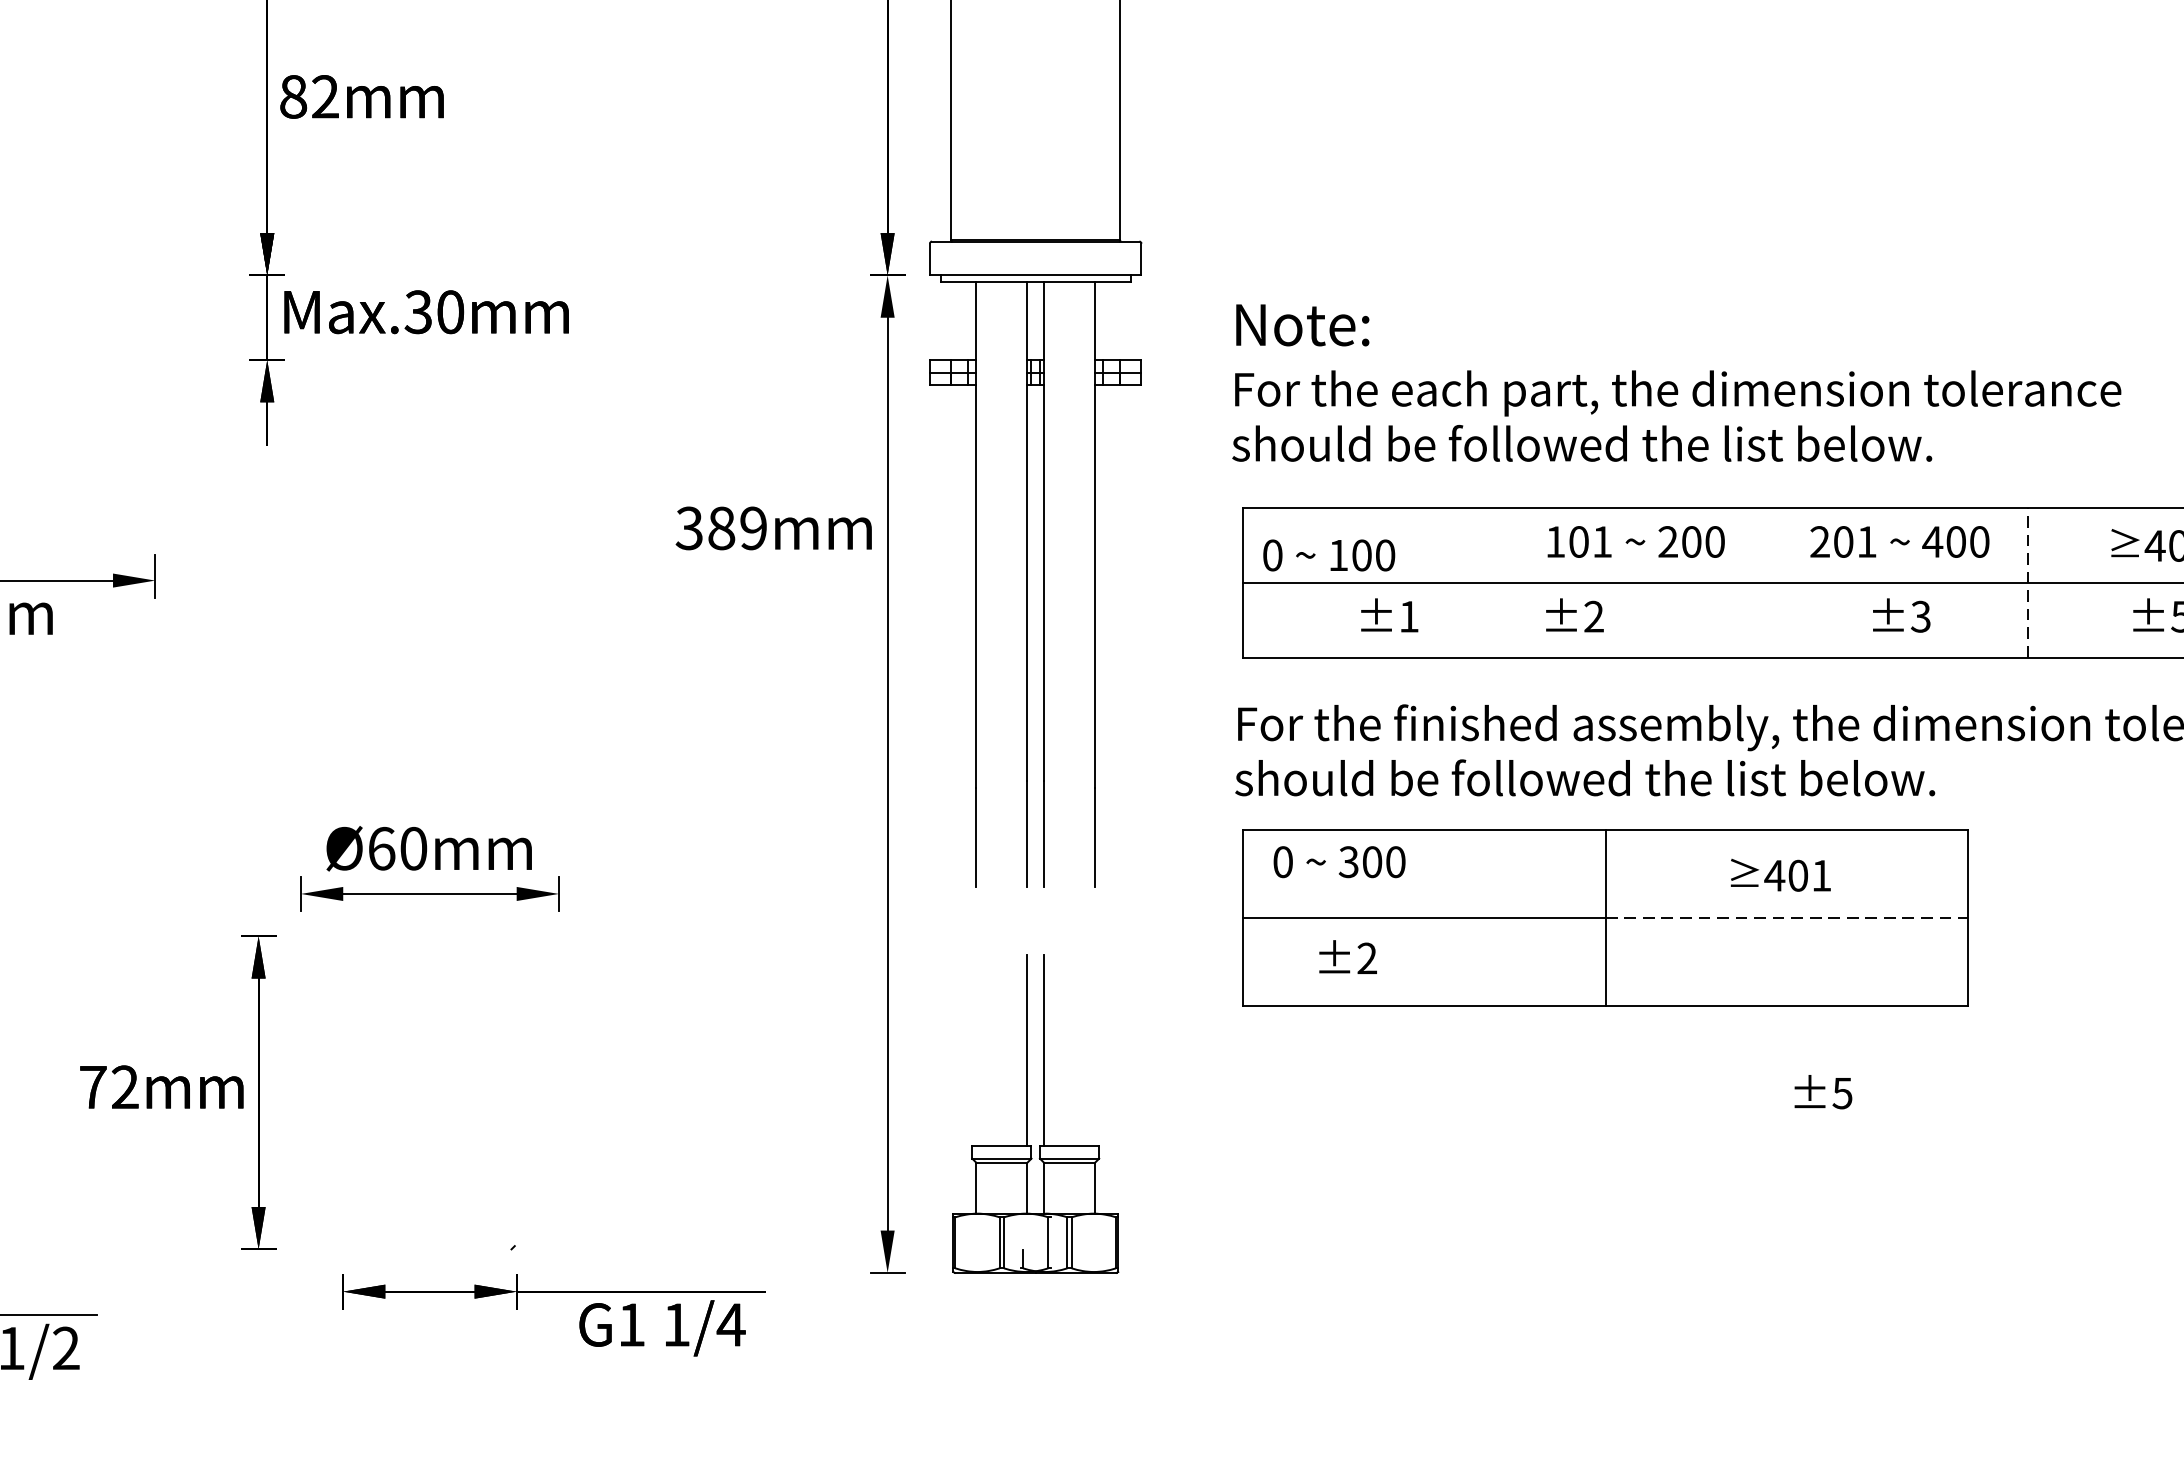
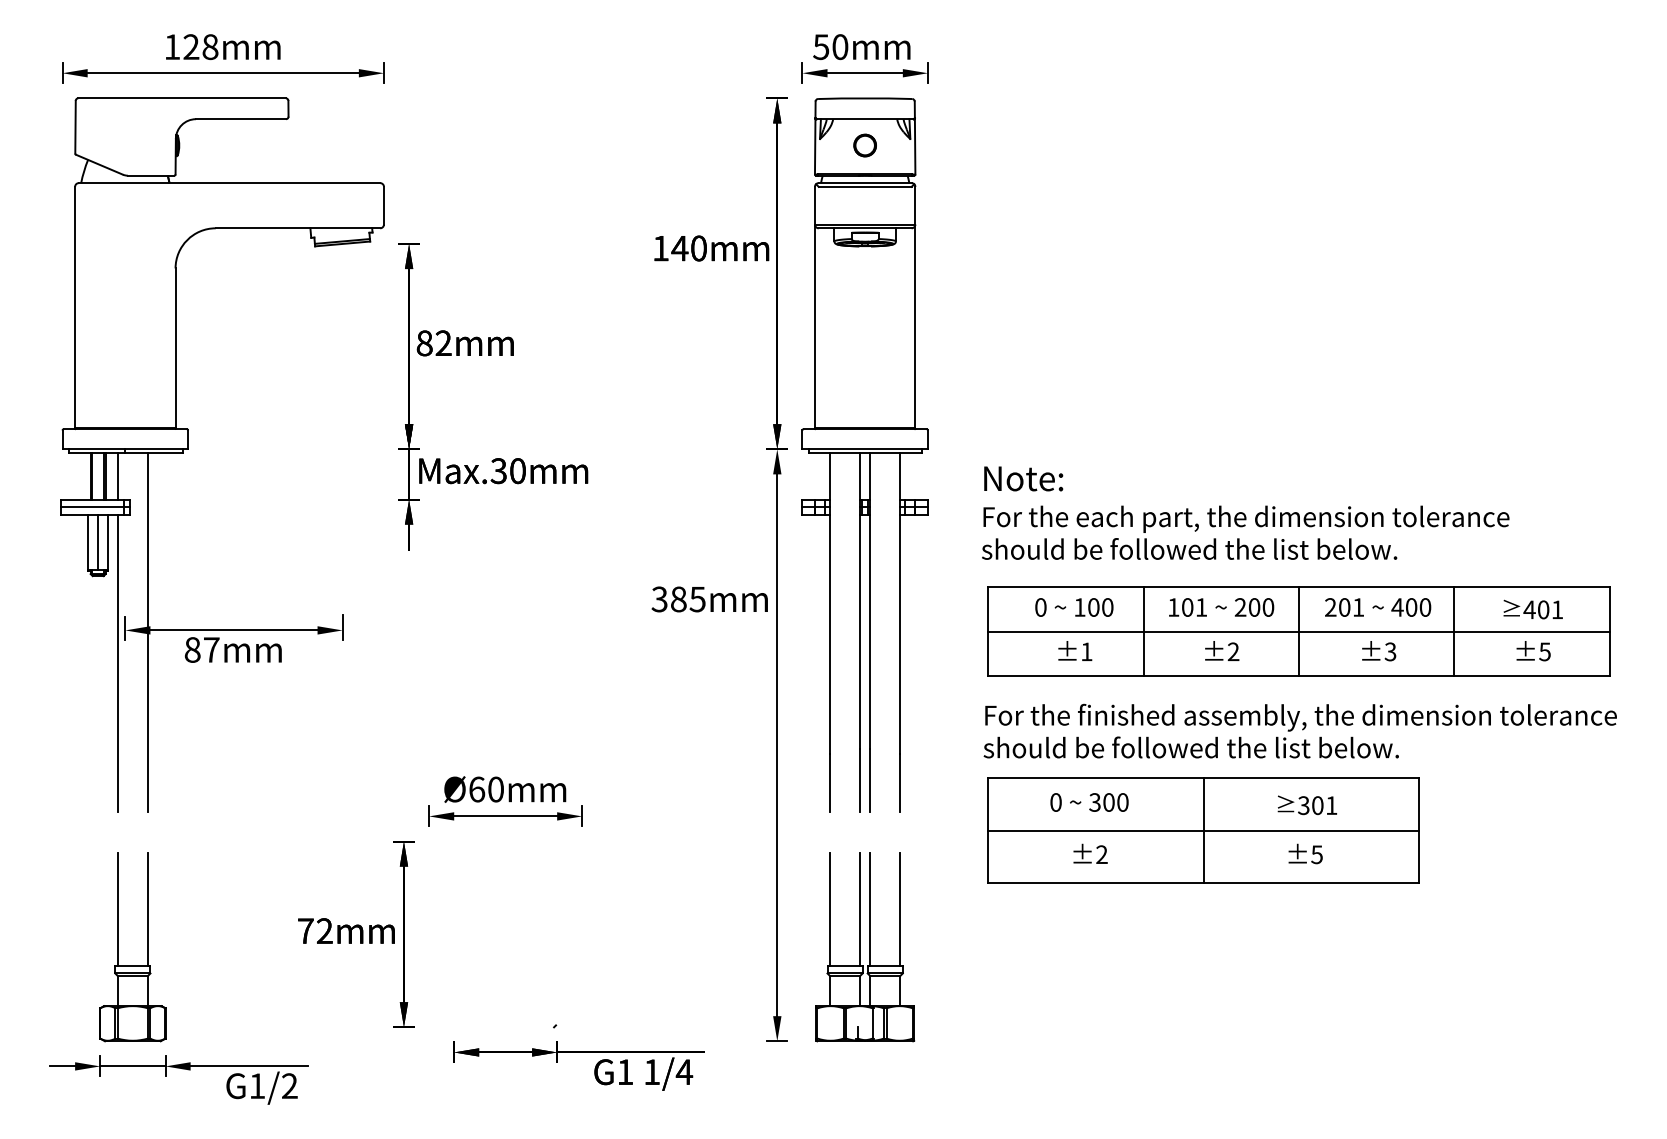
text: (753, 528) -> (697, 599), 389mm -> 385mm
text: (1329, 555) -> (1074, 607), moved
line: (1504, 582) -> (1143, 631), added
line: (1767, 582) -> (1299, 631), added
line: (2028, 582) -> (1454, 631), dashed -> solid
text: (1575, 614) -> (1222, 650), moved
text: (1339, 862) -> (1089, 802), moved
text: (1774, 875) -> (1303, 805), 401 -> 301
line: (1787, 917) -> (1311, 830), dashed -> solid
text: (1347, 956) -> (1090, 853), moved
line: (977, 1049) -> (830, 908), added
line: (1095, 1049) -> (900, 908), added
text: (1823, 1091) -> (1305, 853), moved

